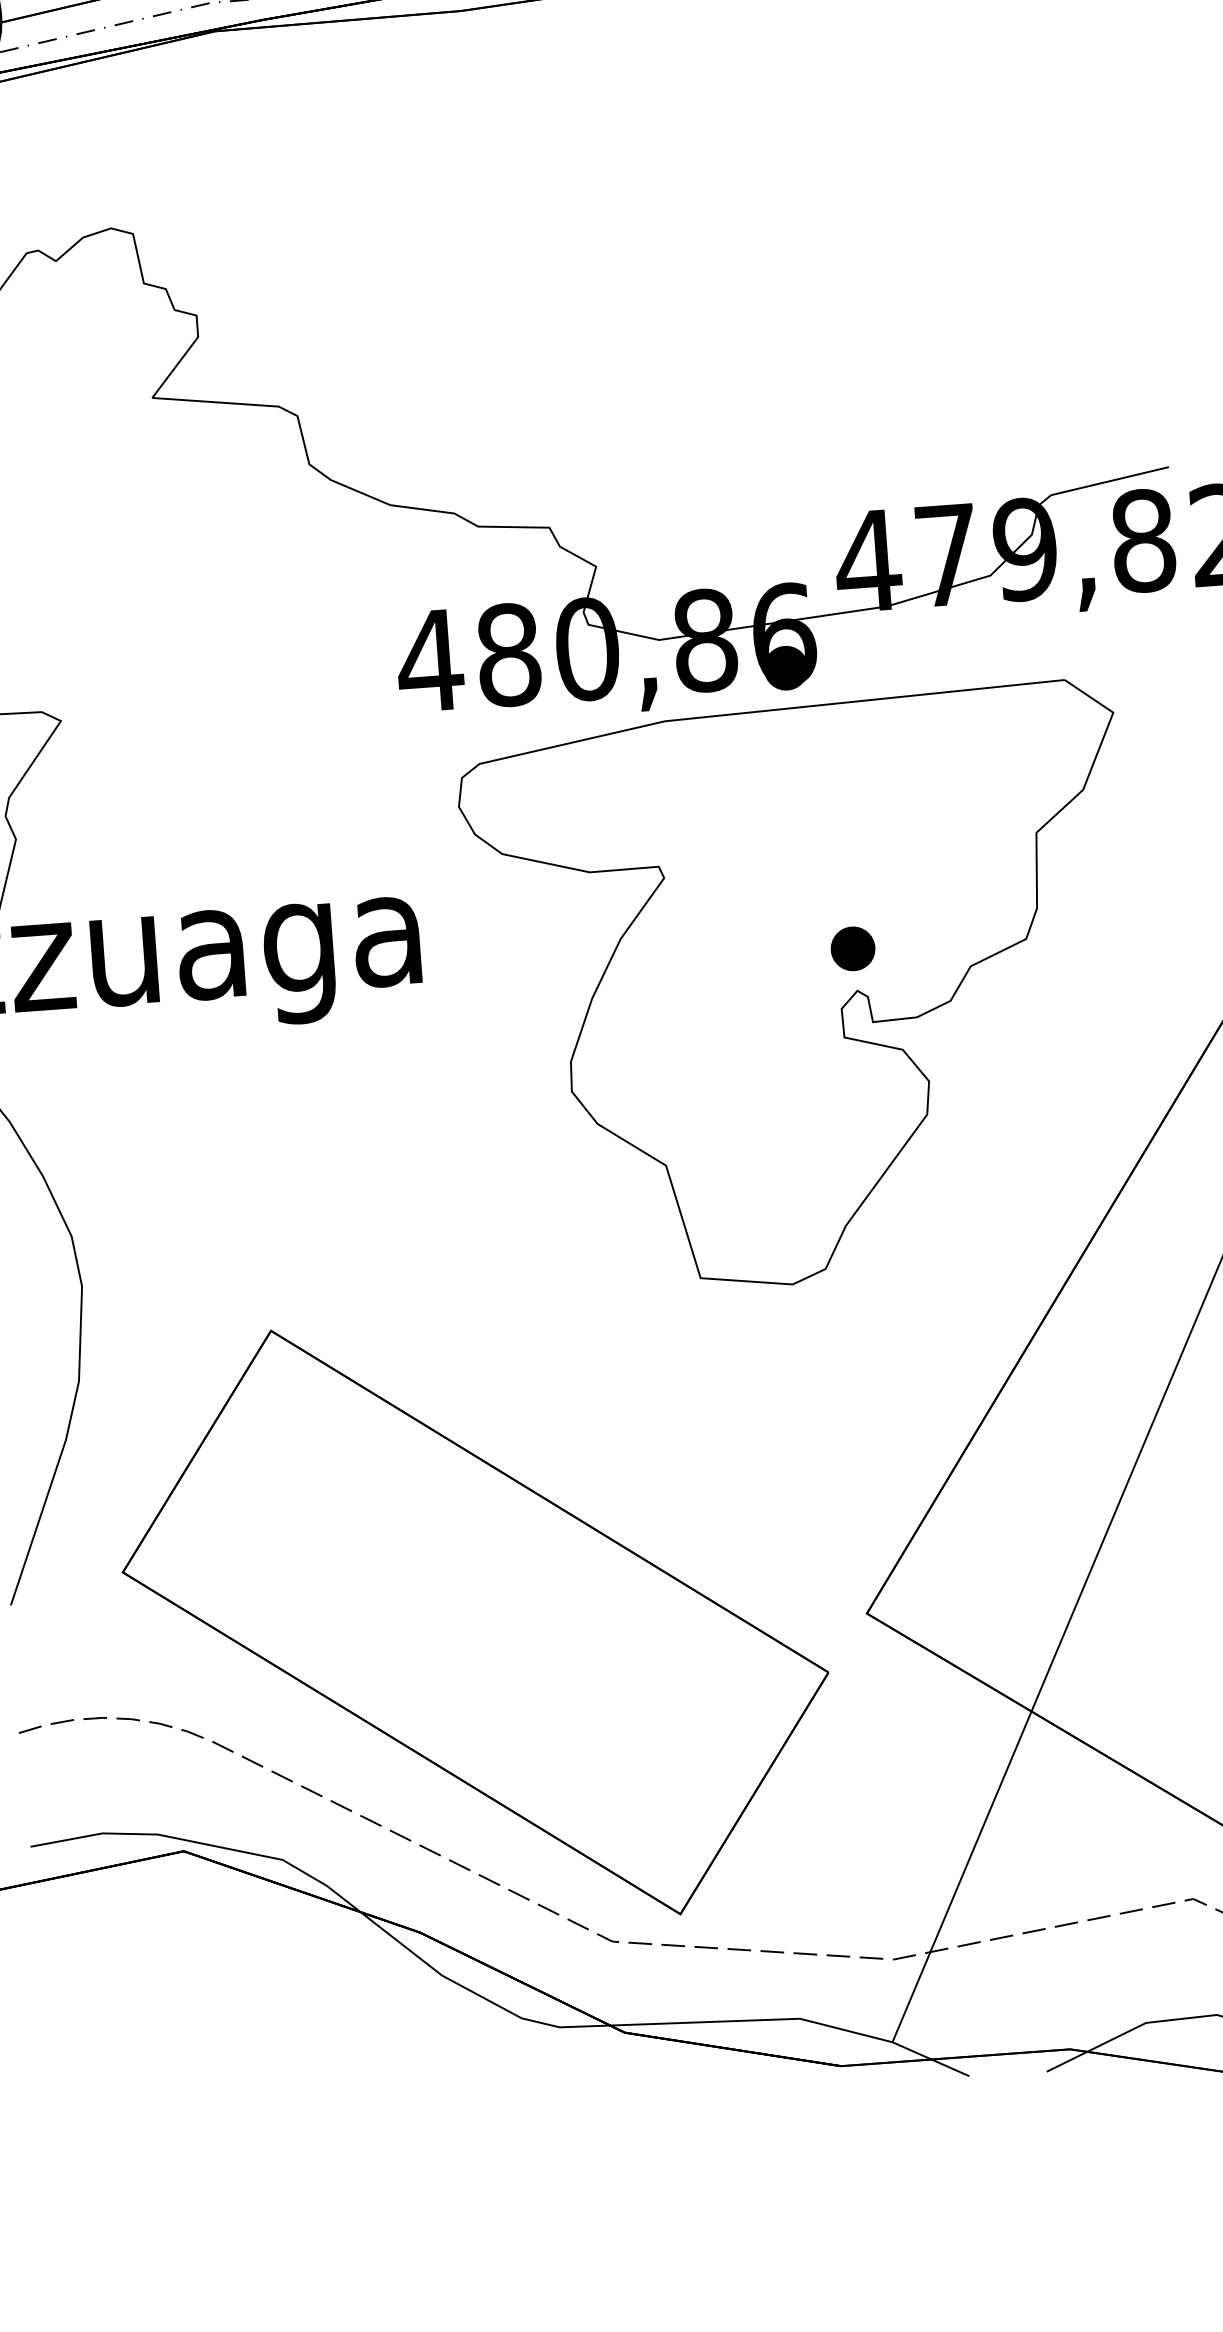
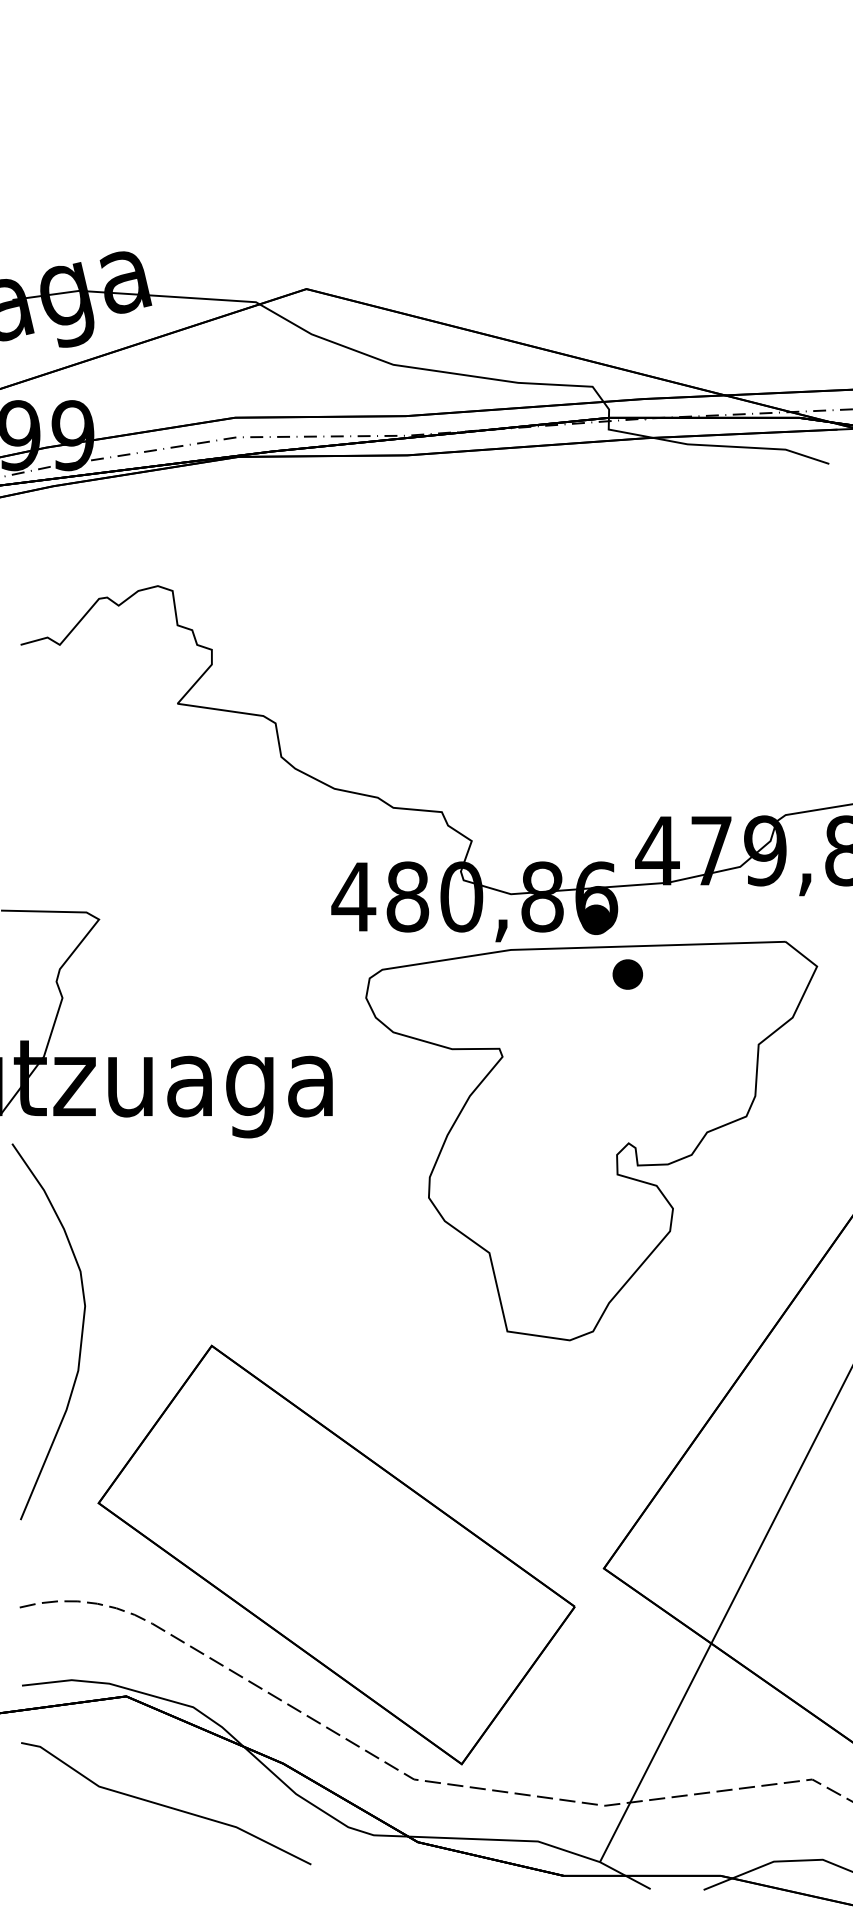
part: (852, 948) -> (627, 974), moved
line: (254, 2006) -> (166, 1805), added

